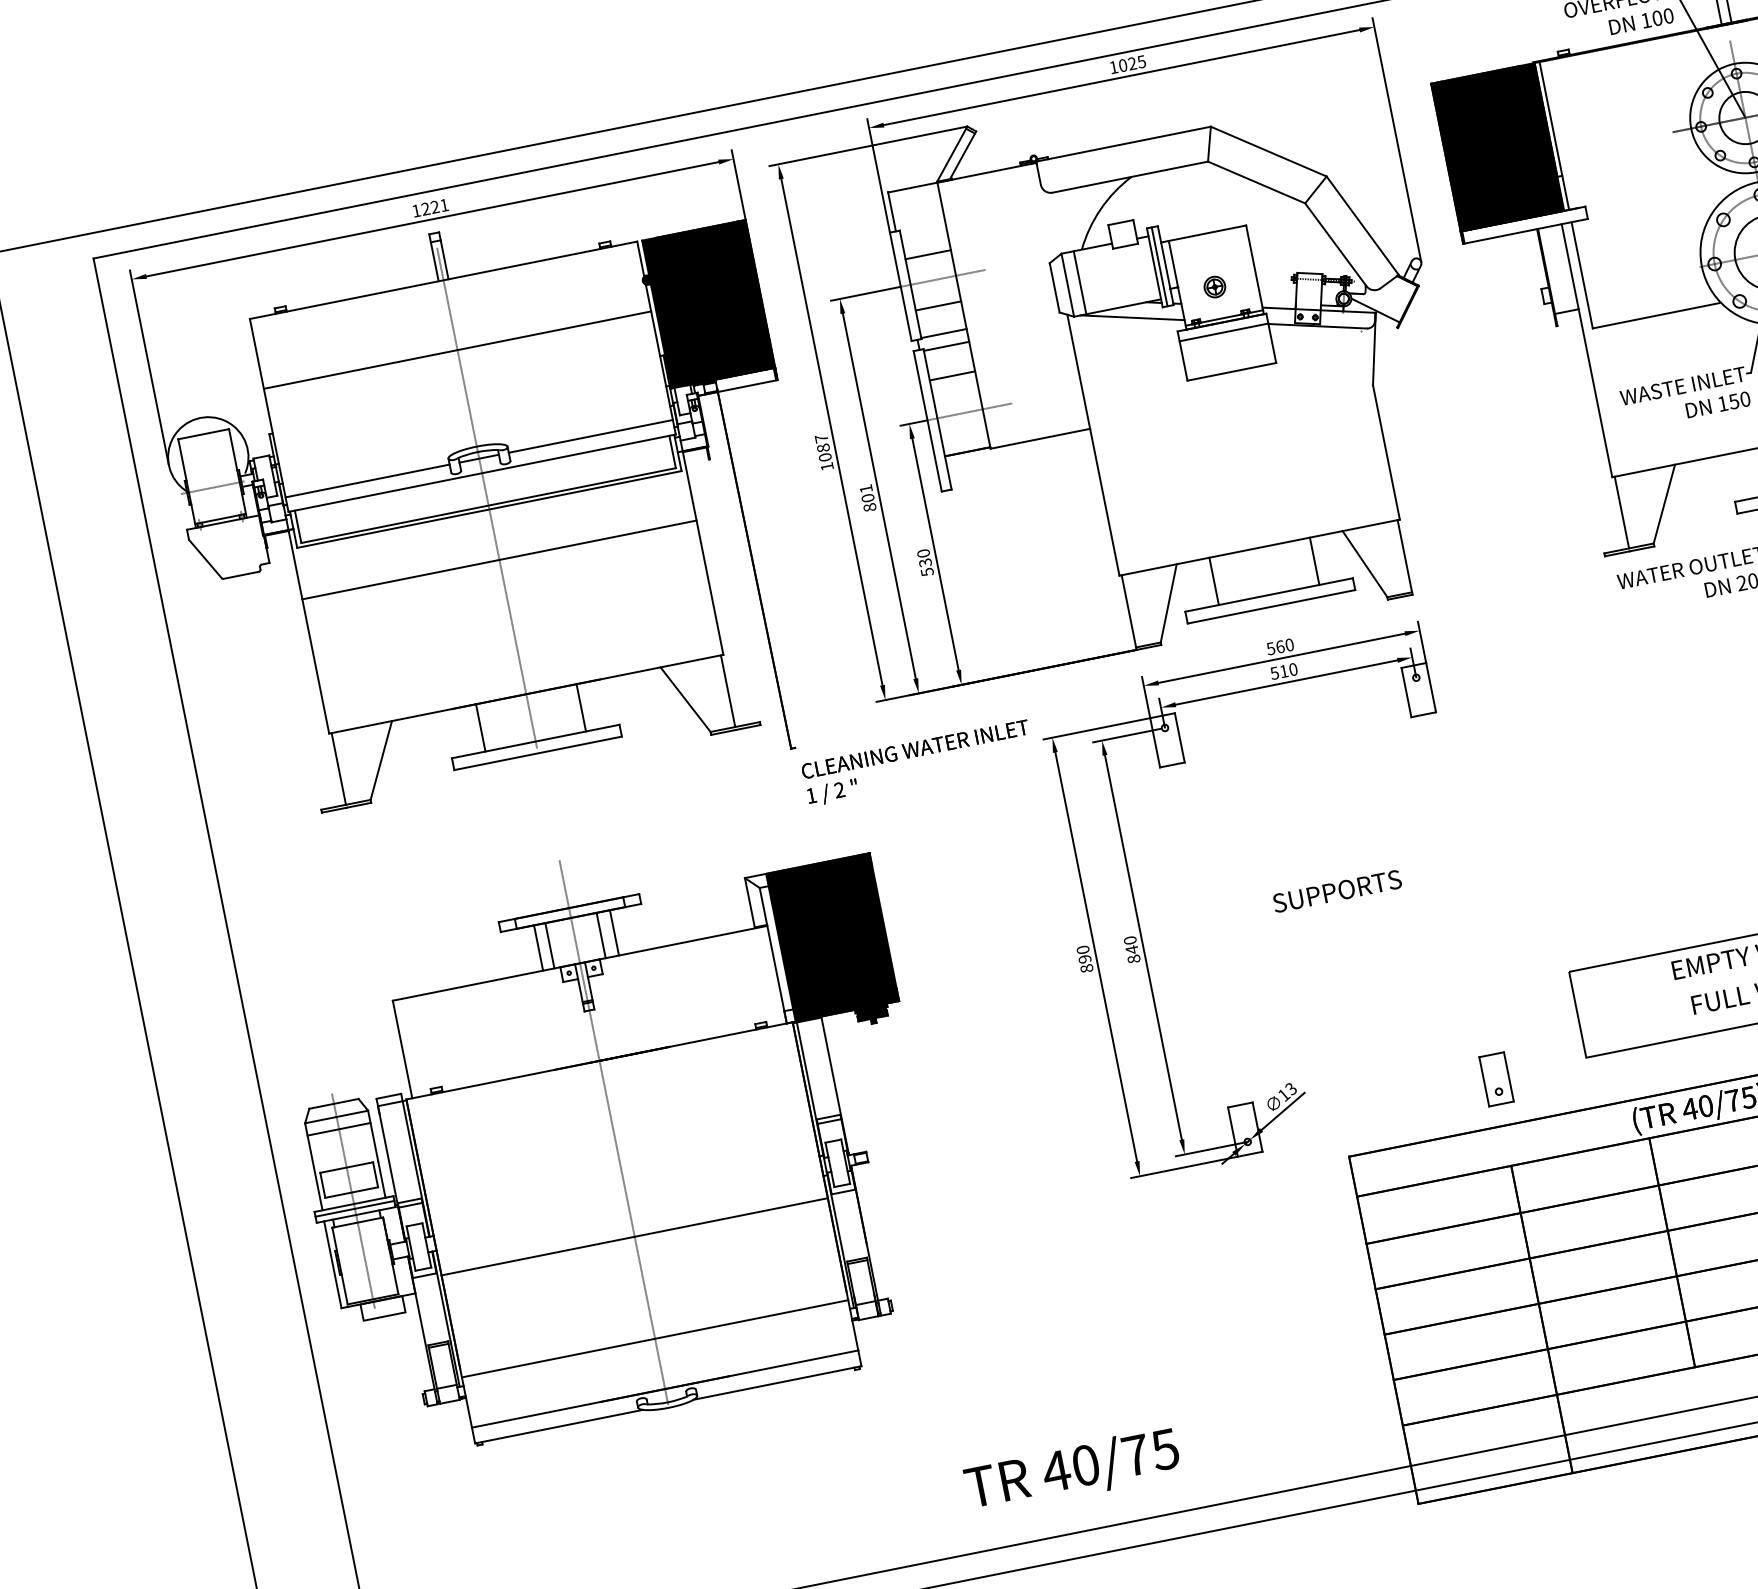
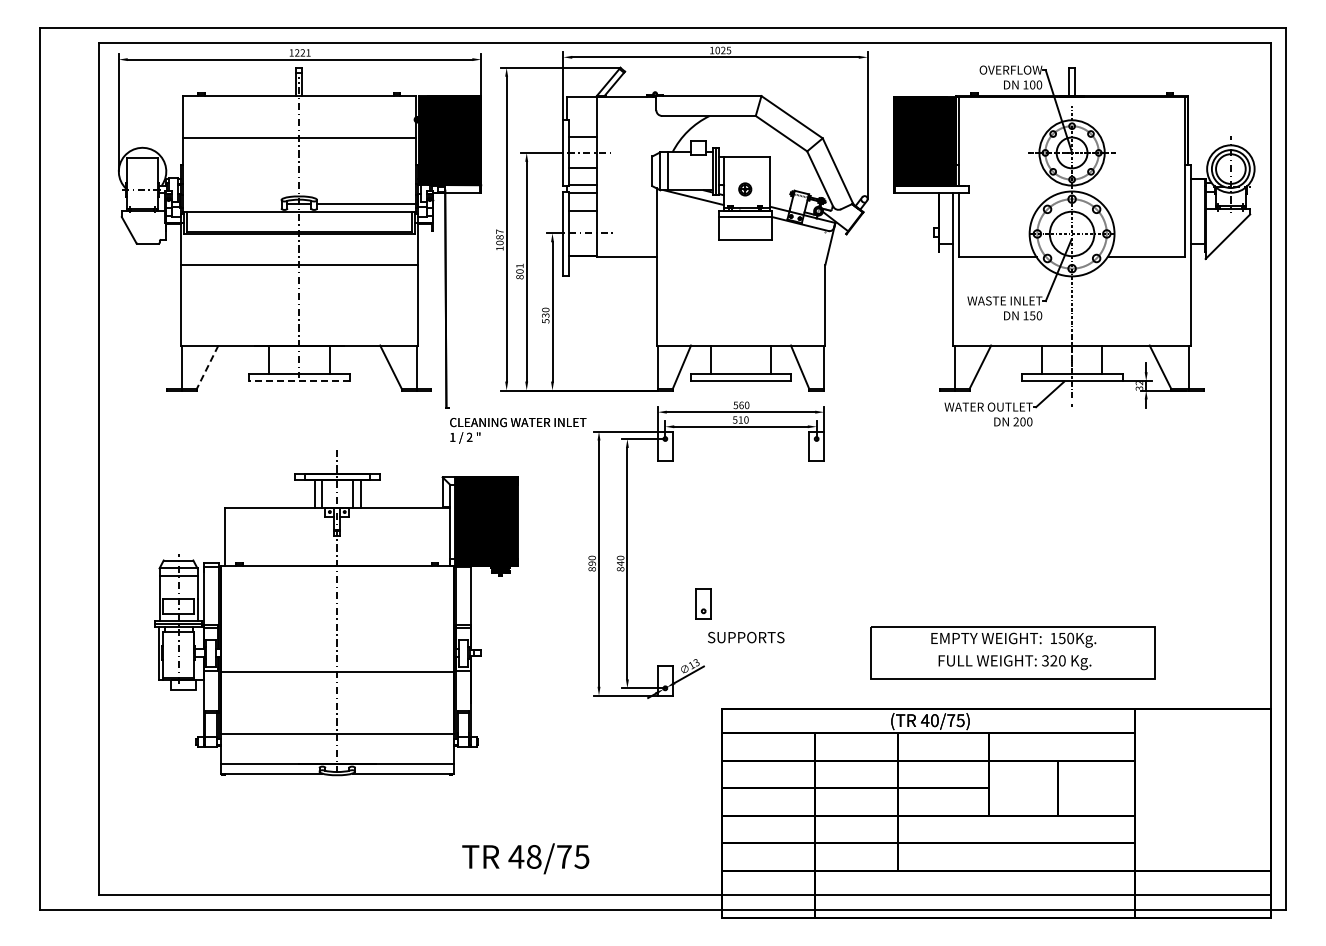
line: (366, 480) -> (231, 203), removed
line: (536, 754) -> (298, 381), solid -> dashed
line: (381, 761) -> (207, 367), solid -> dashed
text: (1337, 891) -> (746, 637), moved
part: (1496, 1078) -> (703, 603), moved
part: (613, 1139) -> (336, 613), moved
text: (1086, 1464) -> (534, 856), 40/75 -> 48/75

